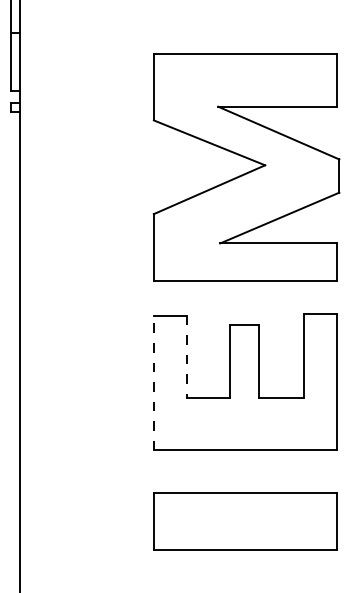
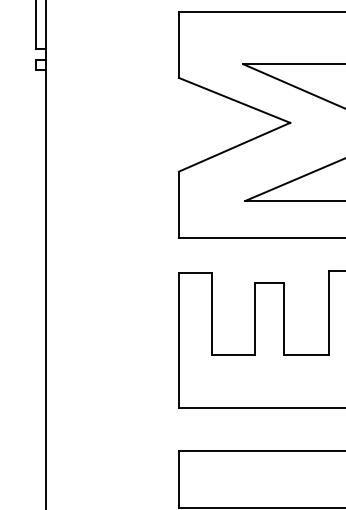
line: (187, 357) -> (212, 315), dashed -> solid
line: (153, 382) -> (178, 340), dashed -> solid

